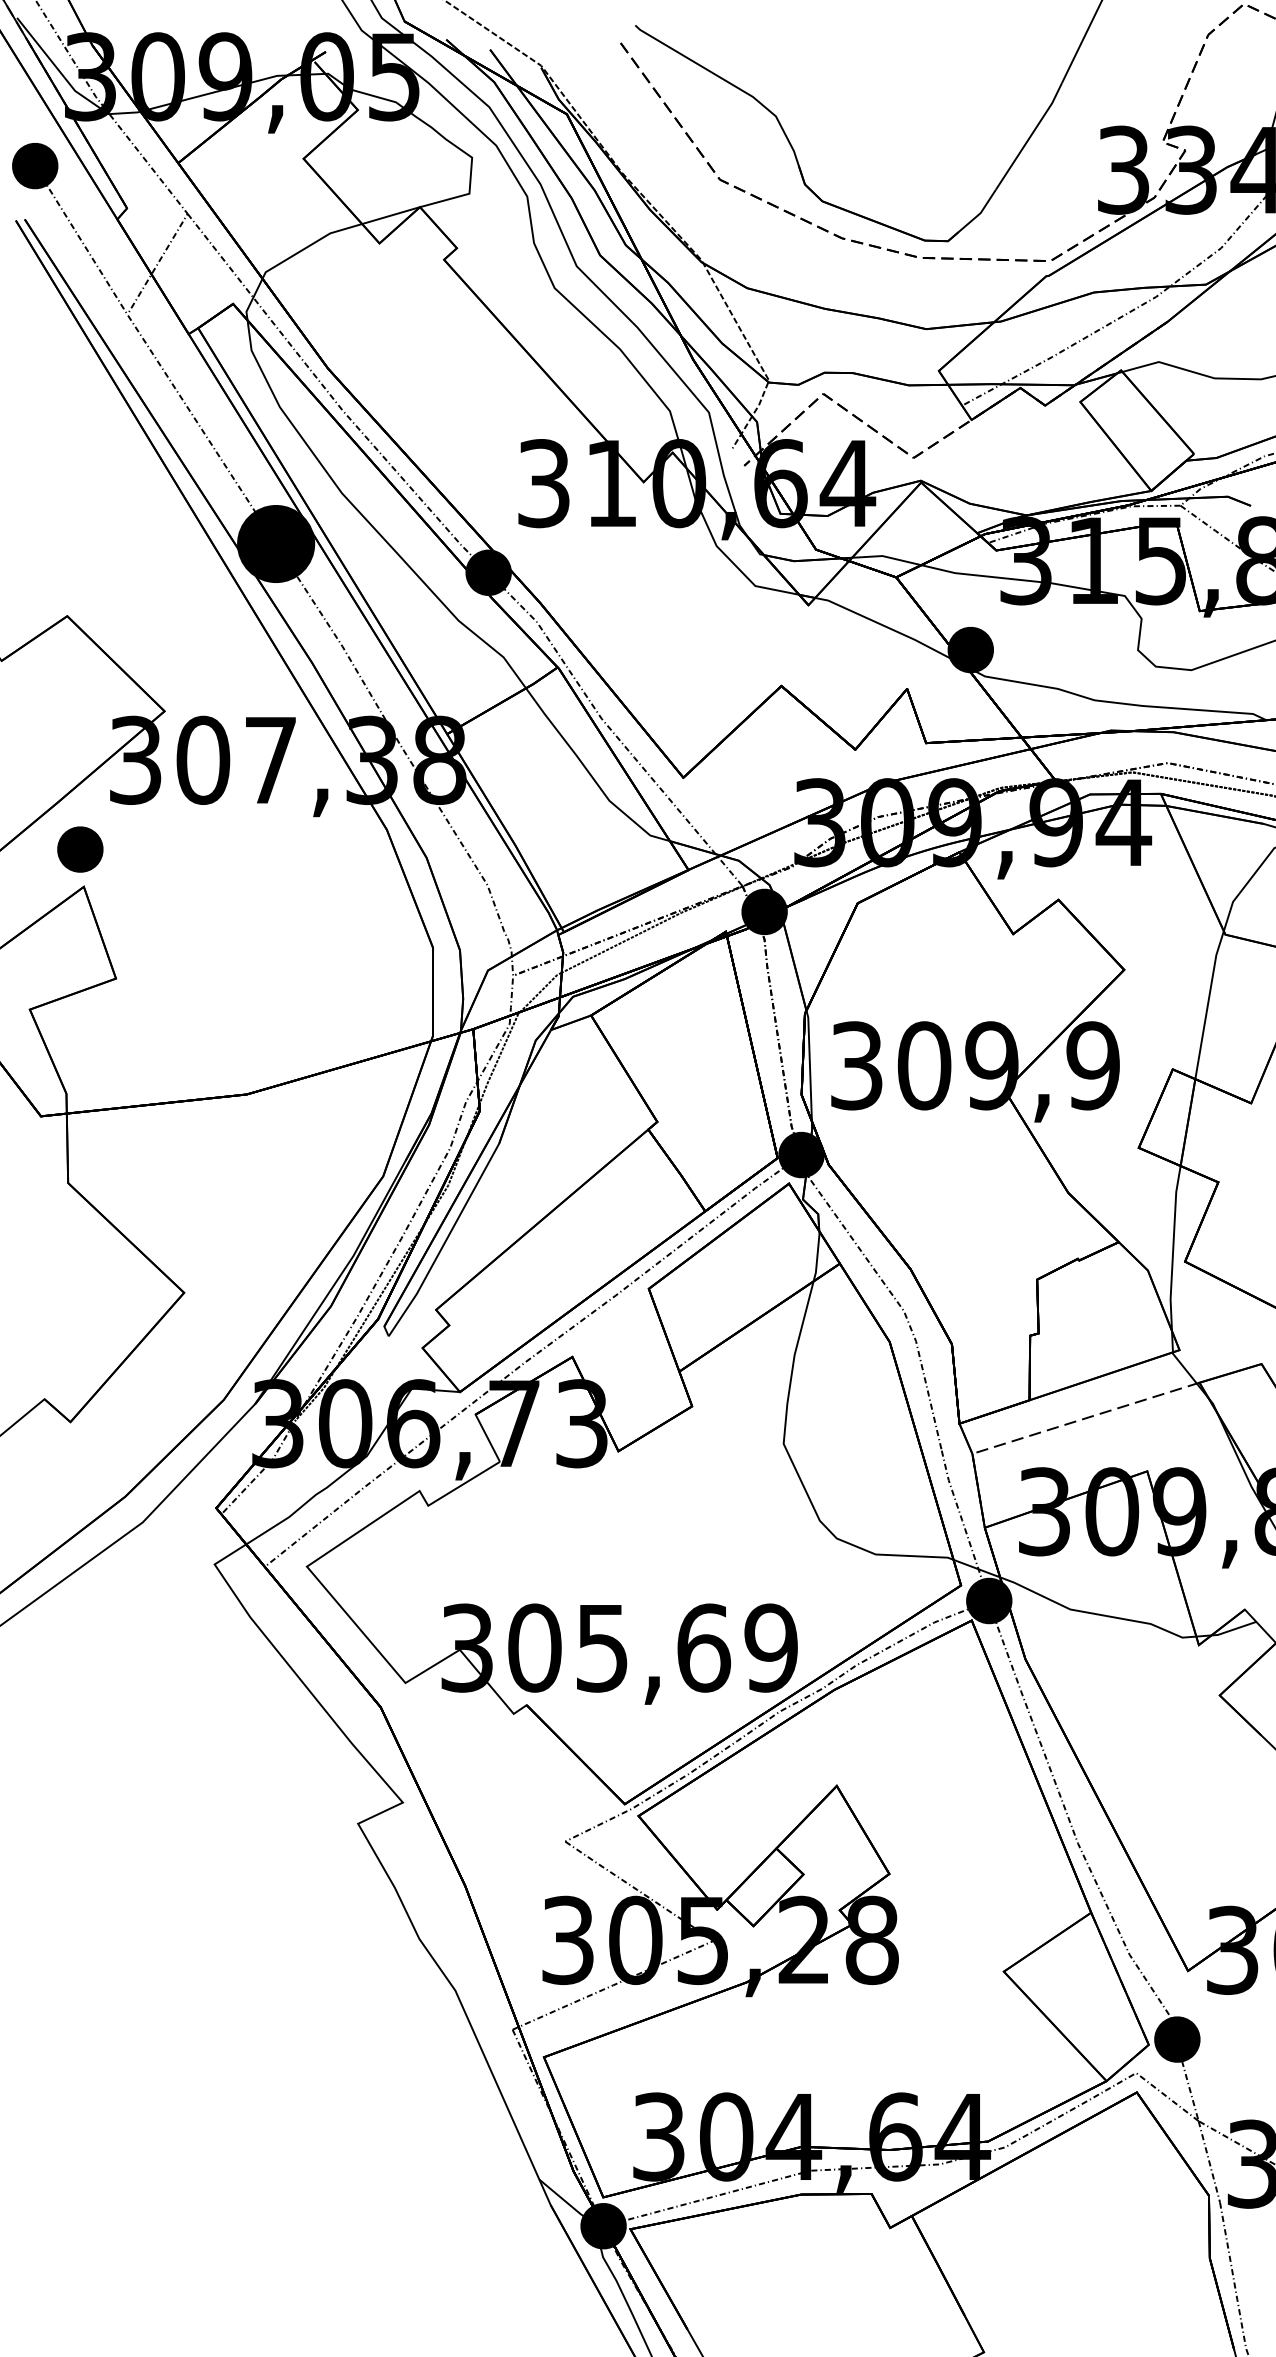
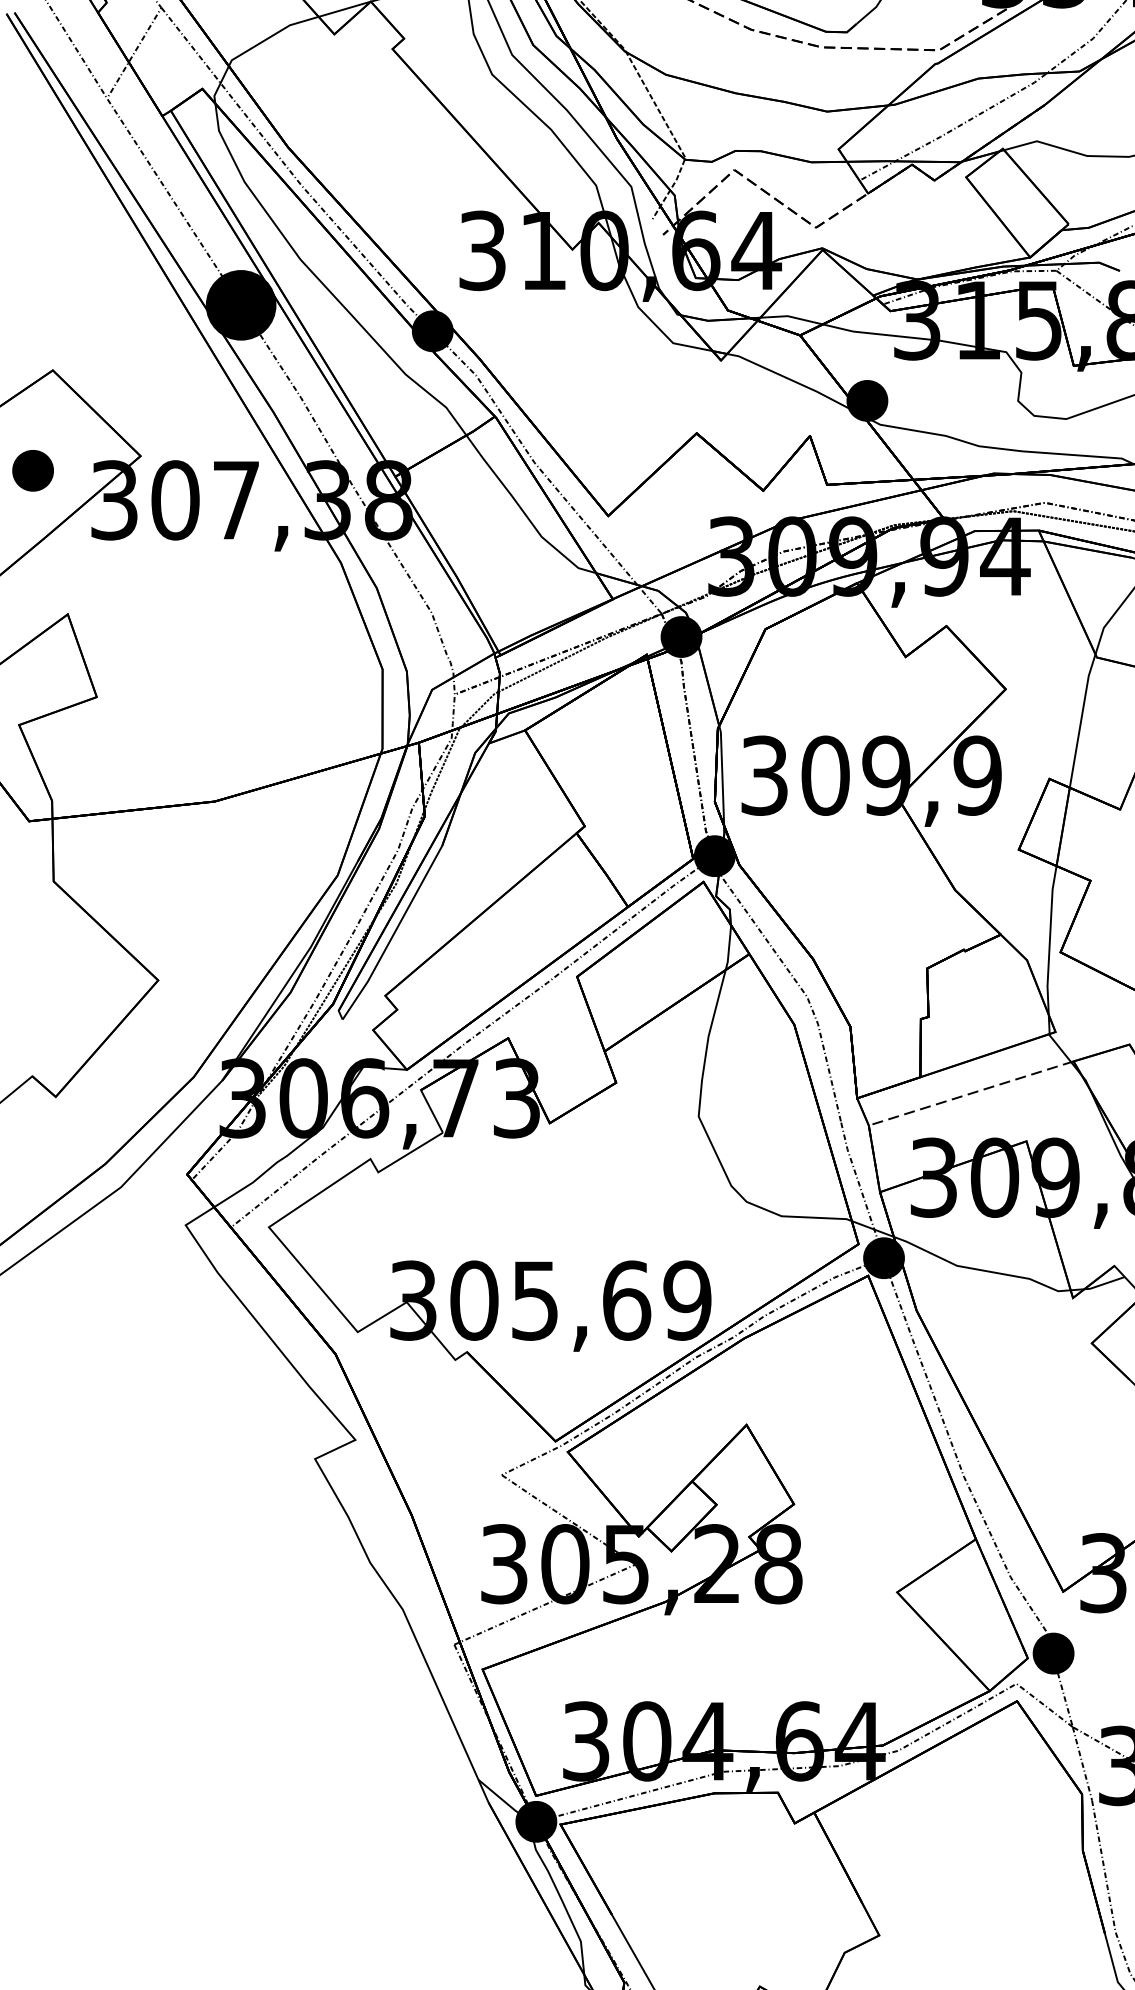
part: (80, 849) -> (33, 470), moved

